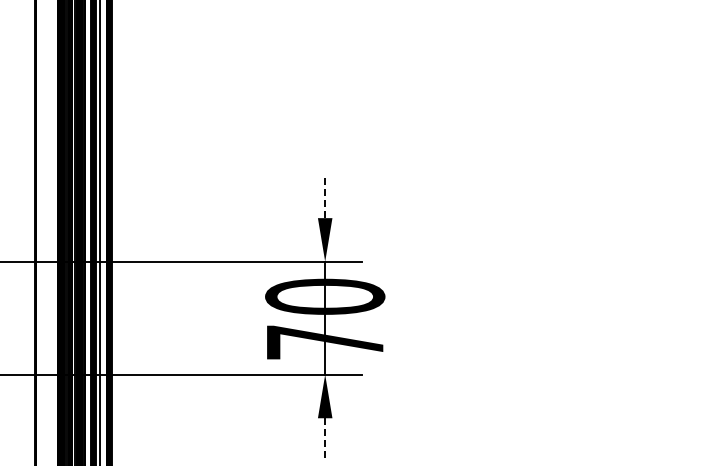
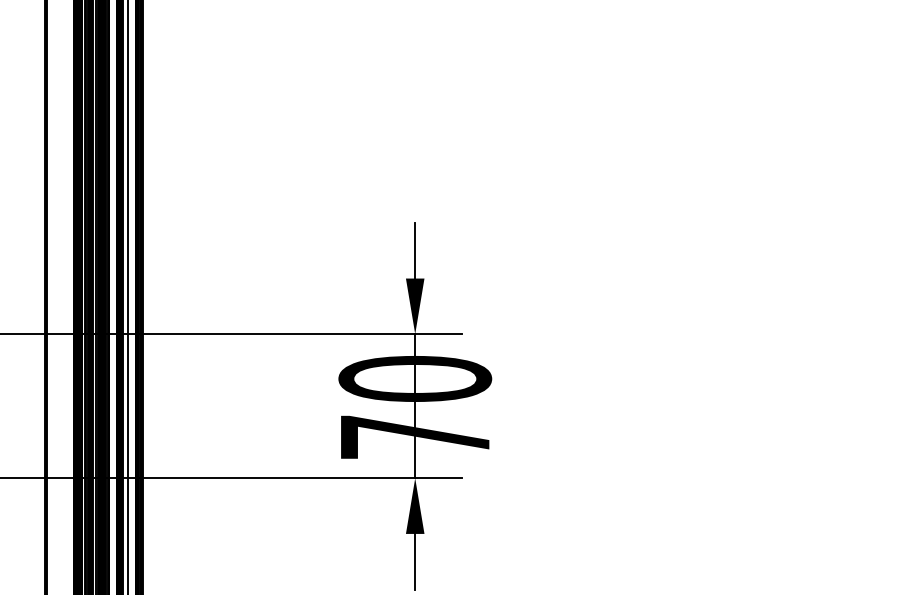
line: (325, 196) -> (415, 250), dashed -> solid
line: (325, 440) -> (415, 562), dashed -> solid

